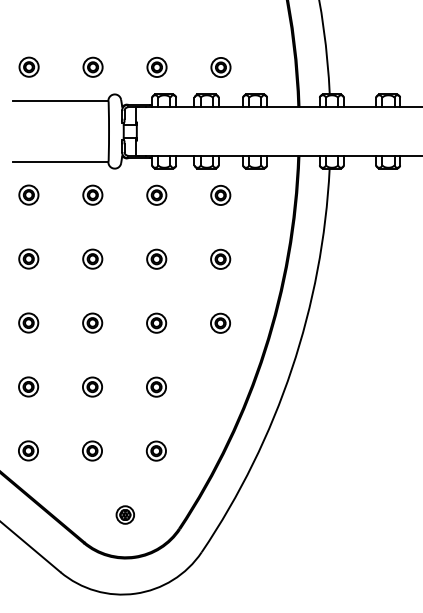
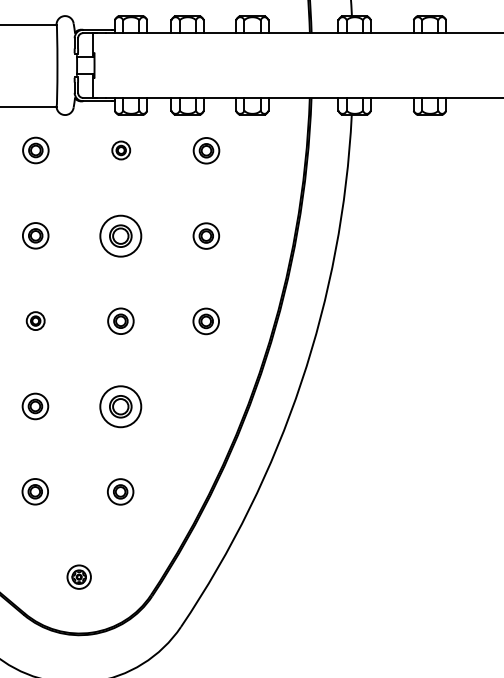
part: (156, 194) -> (120, 149), size x0.7
part: (156, 258) -> (120, 234), size x1.6
part: (92, 322) -> (35, 320), size x0.7
part: (156, 386) -> (120, 405), size x1.6

